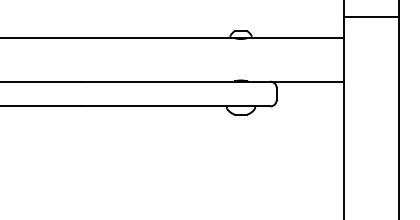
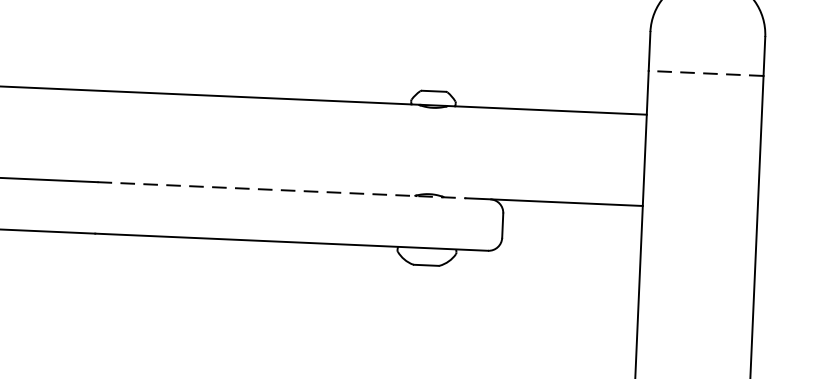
line: (371, 16) -> (707, 72), solid -> dashed
line: (170, 81) -> (282, 189), solid -> dashed

